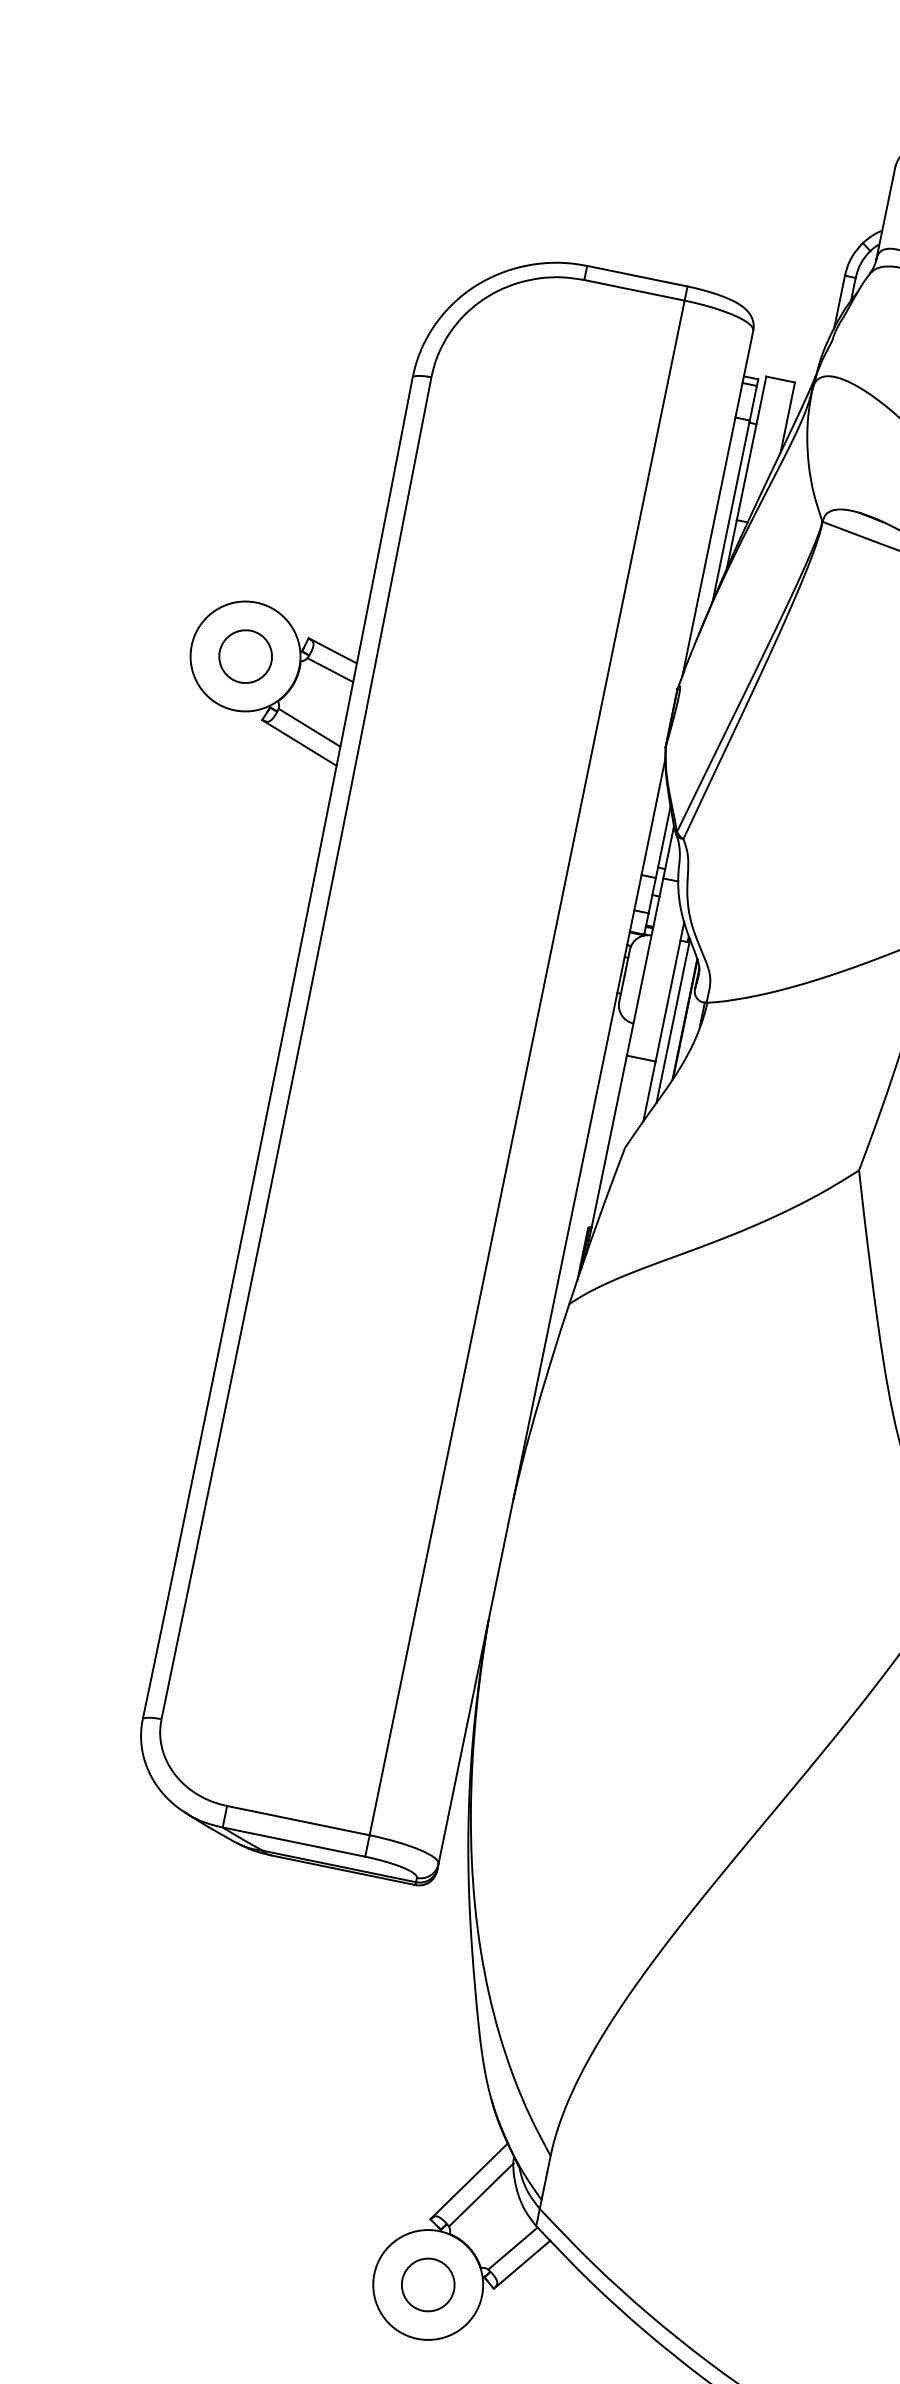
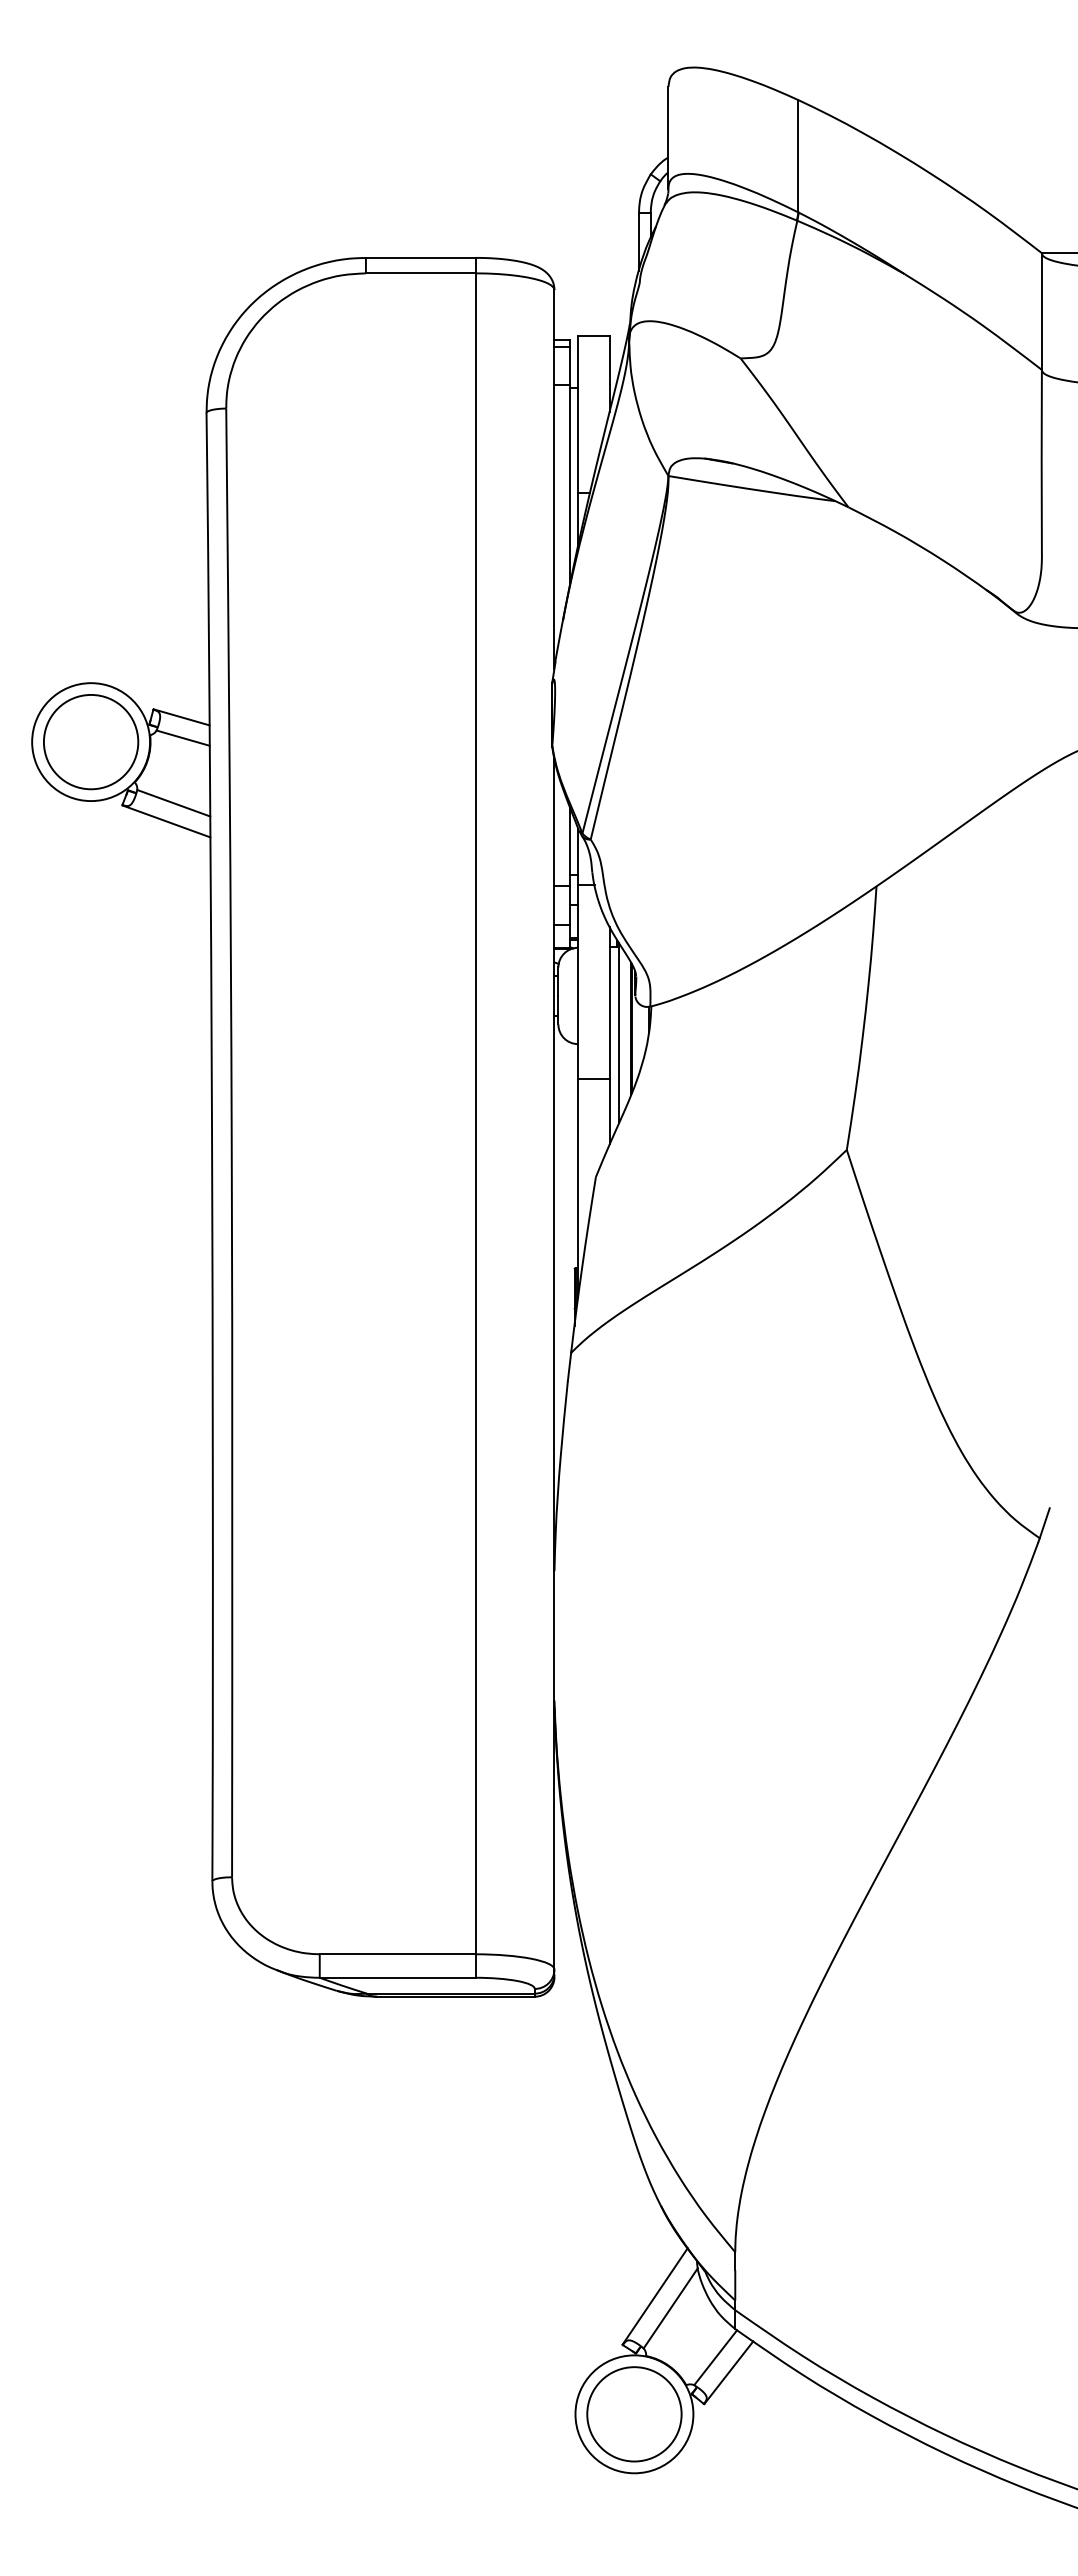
circle: (245, 656) -> (91, 742), size x1.67
circle: (428, 2285) -> (634, 2414), size x1.67

